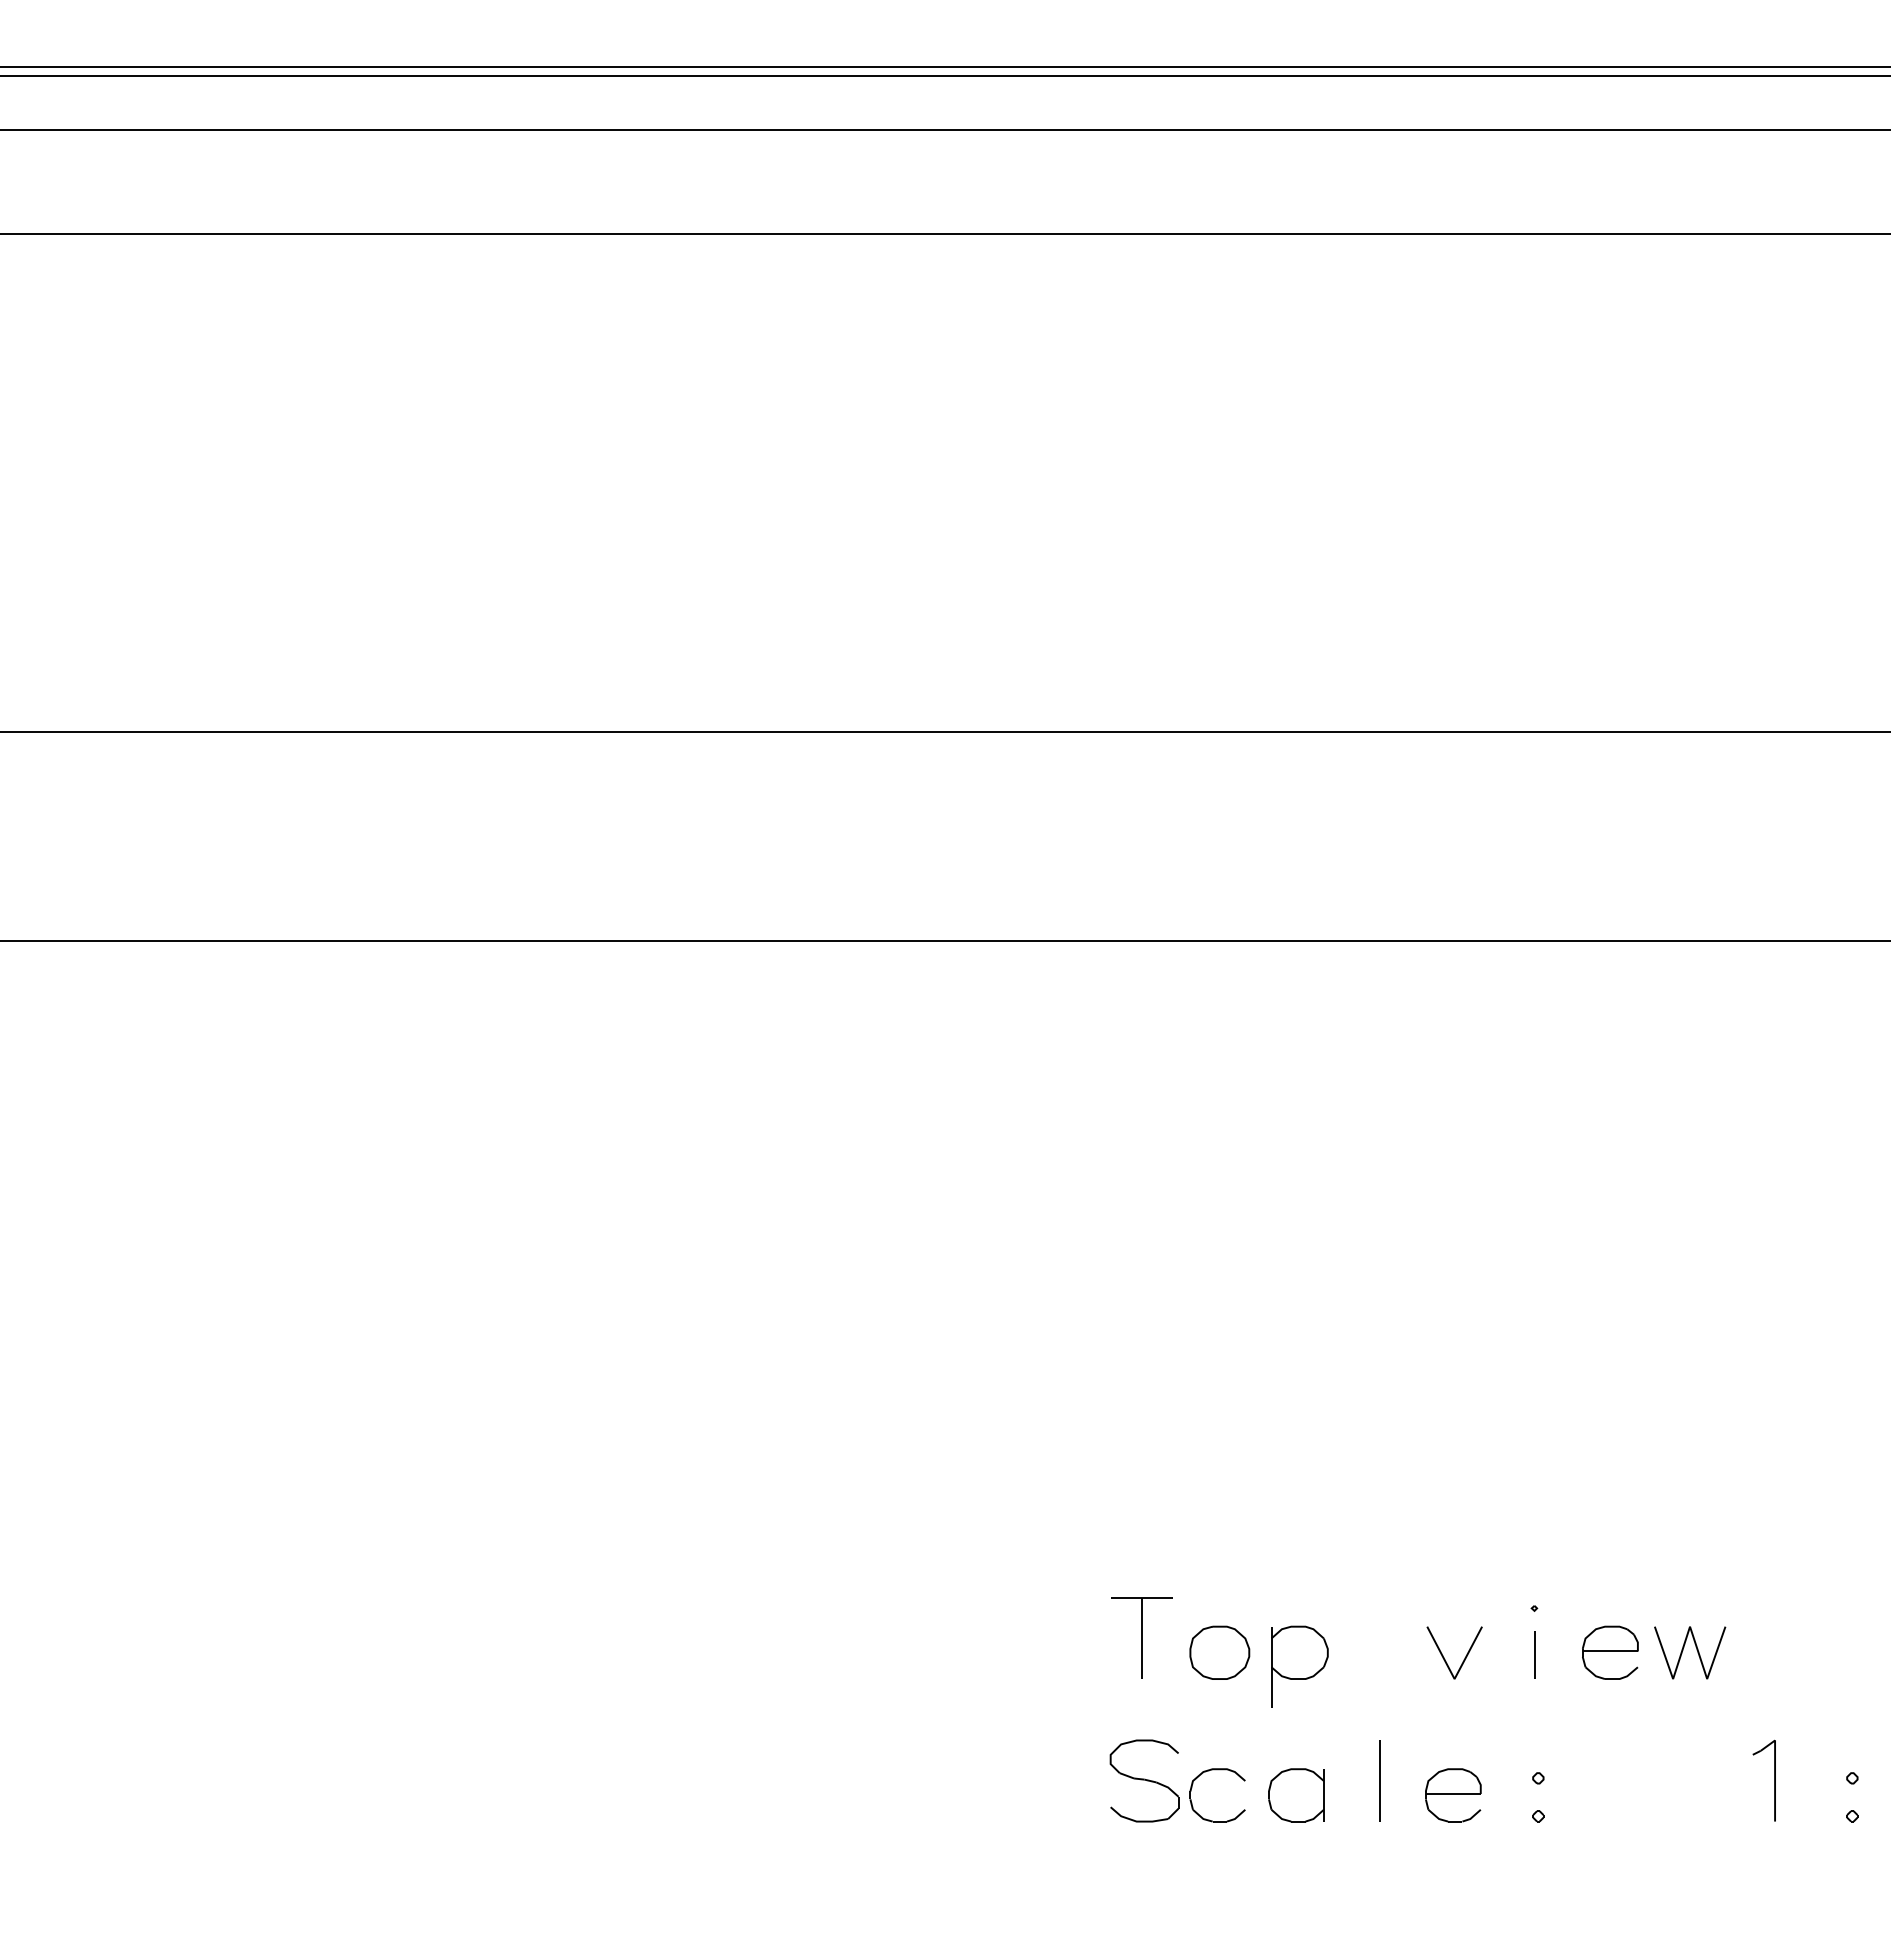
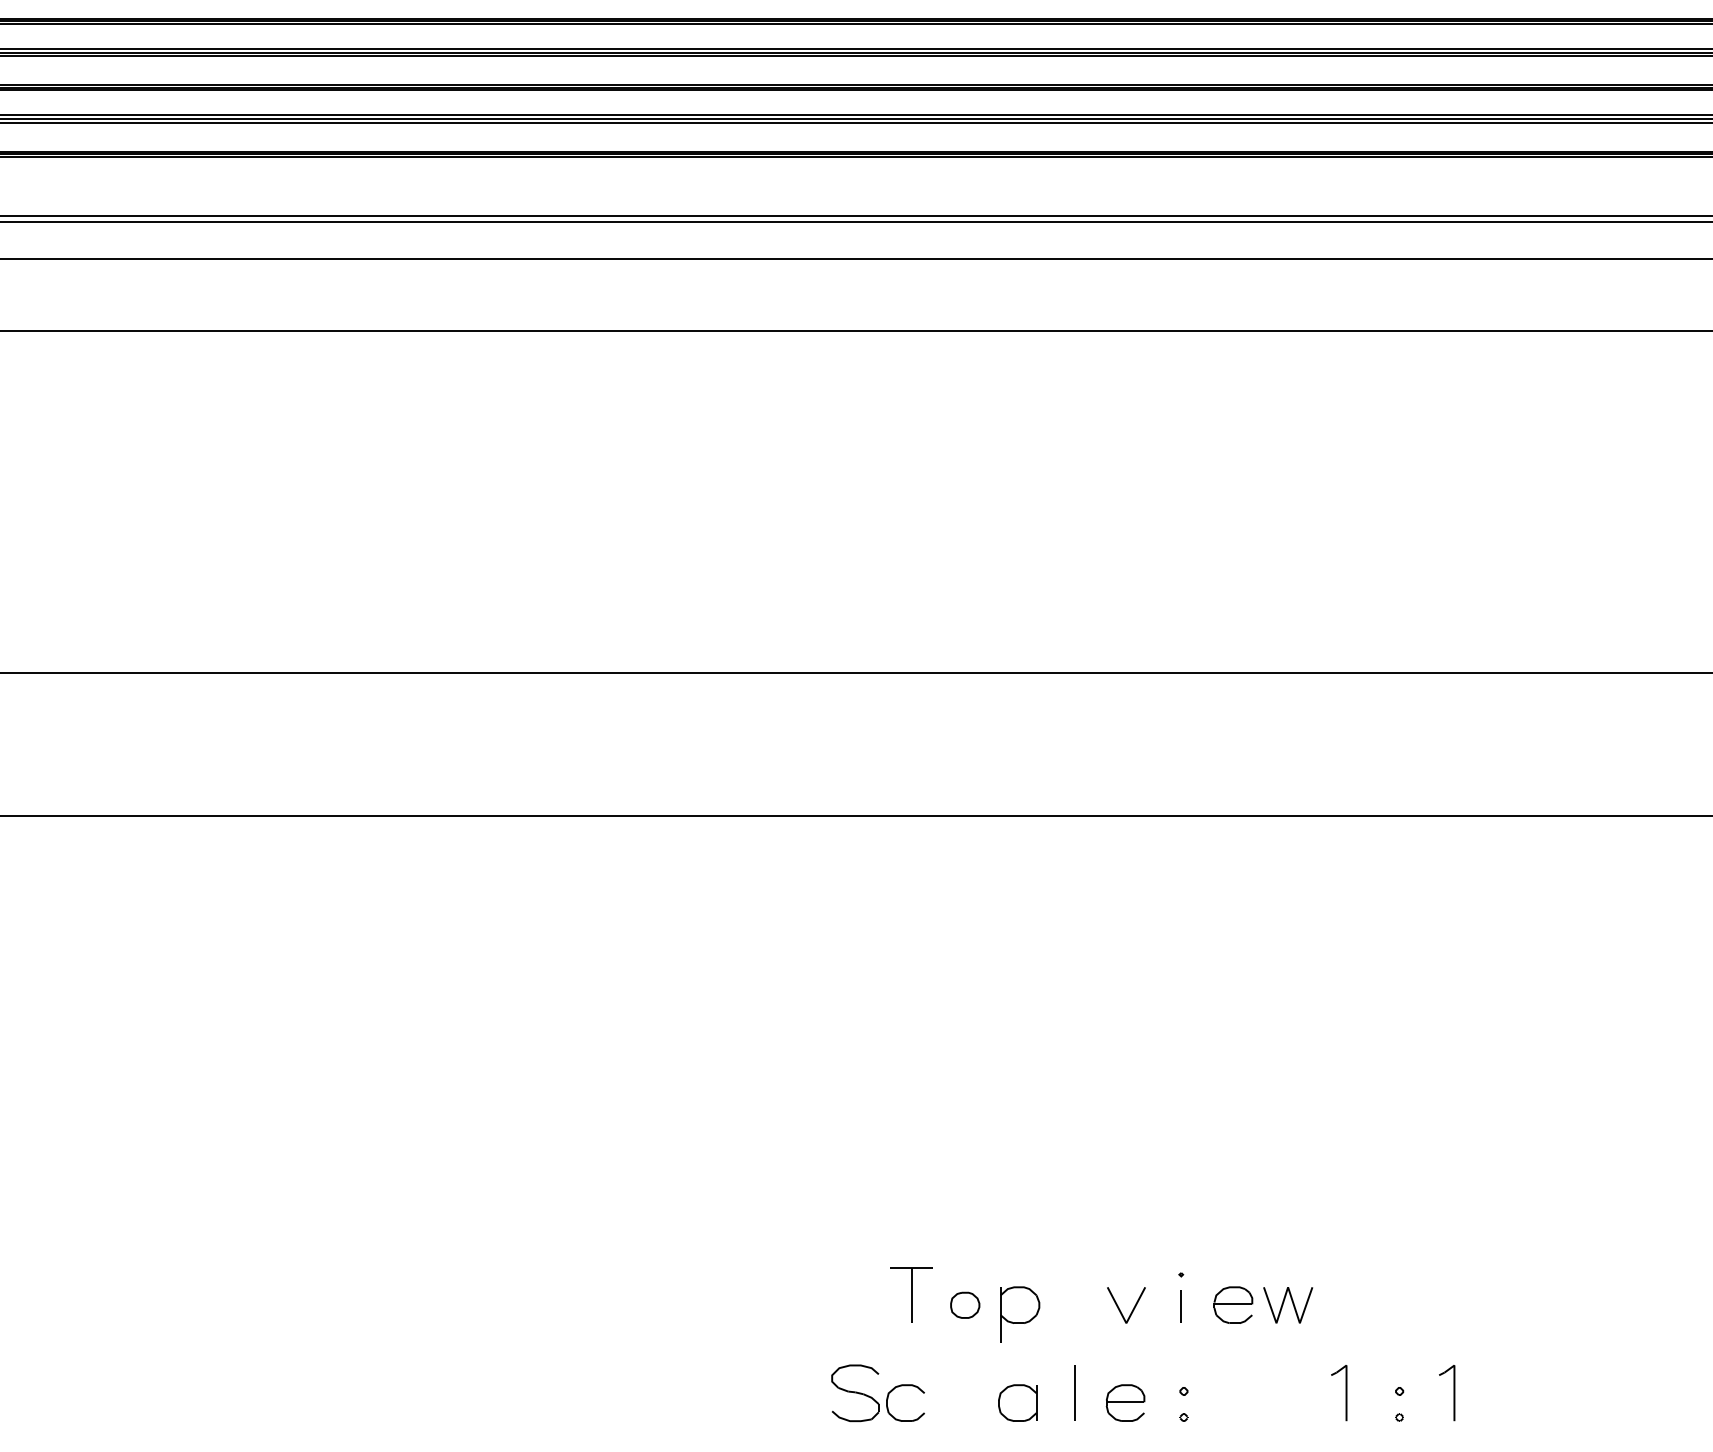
part: (1220, 1653) -> (965, 1305), size x0.7
part: (1173, 1790) -> (875, 1399), moved

